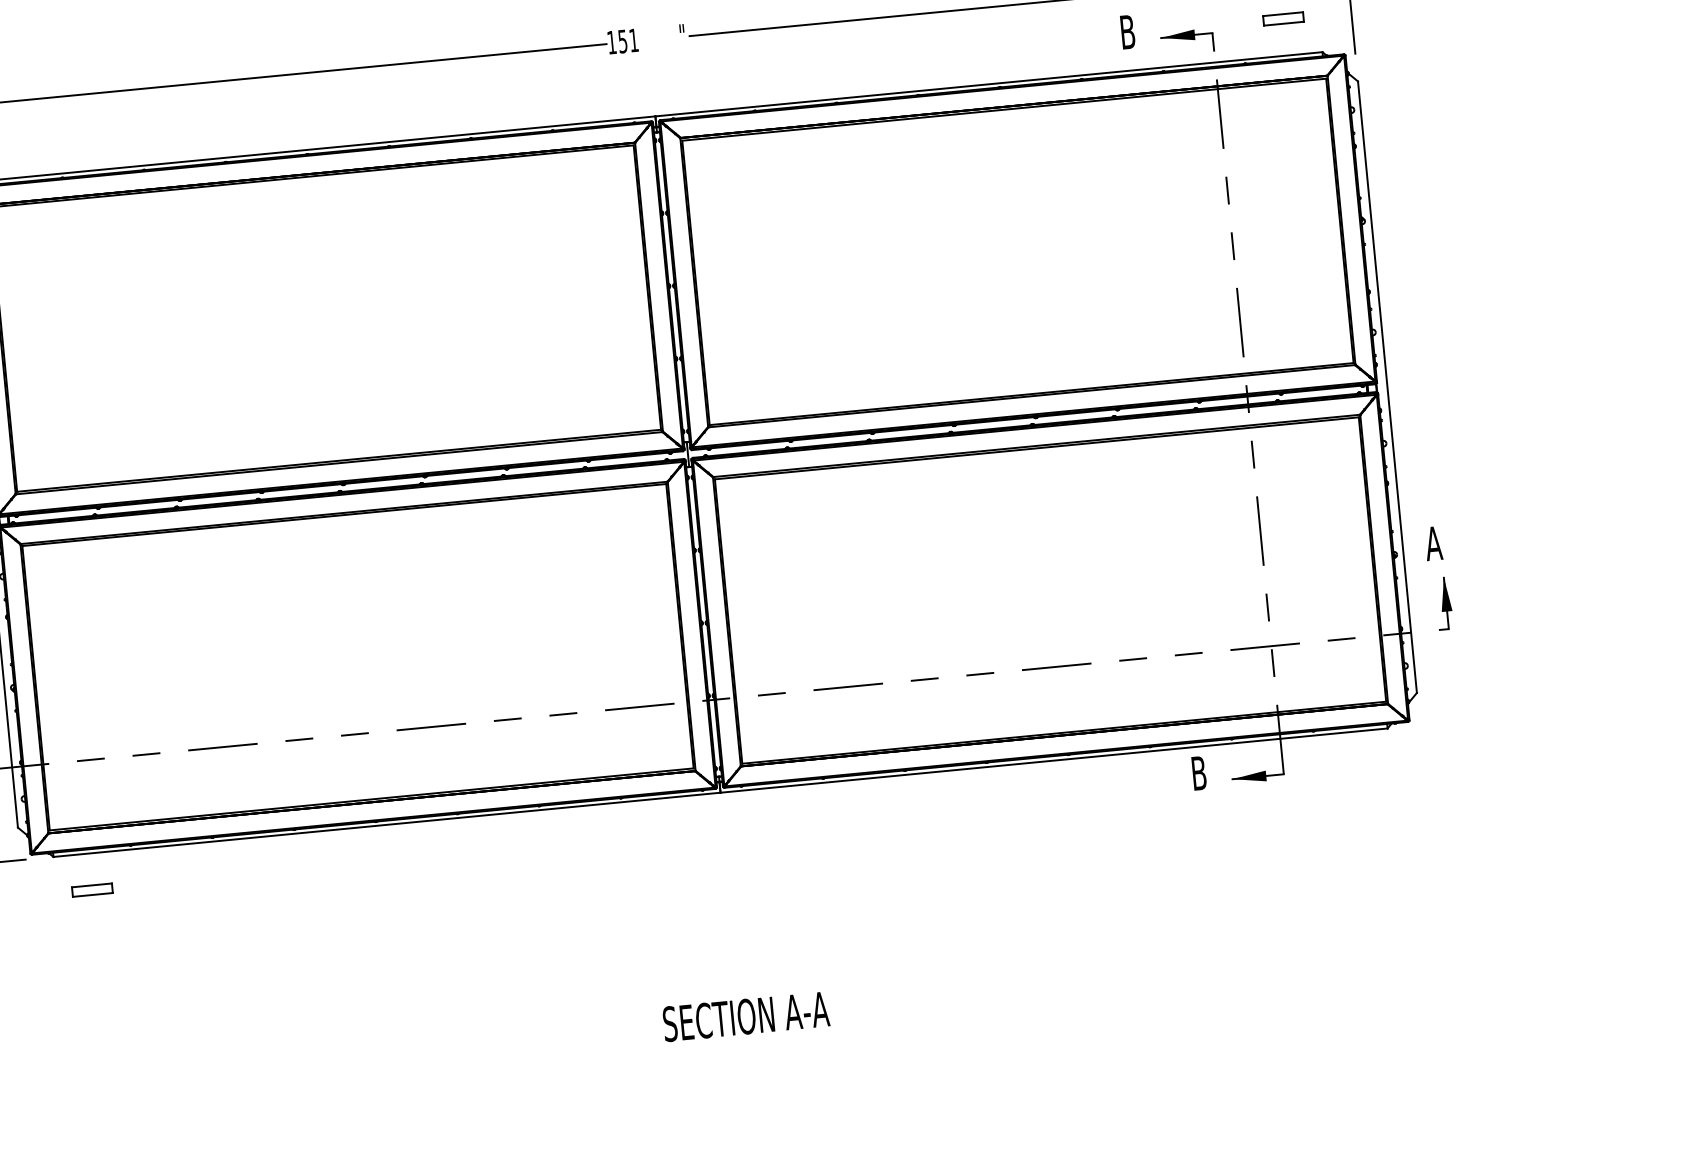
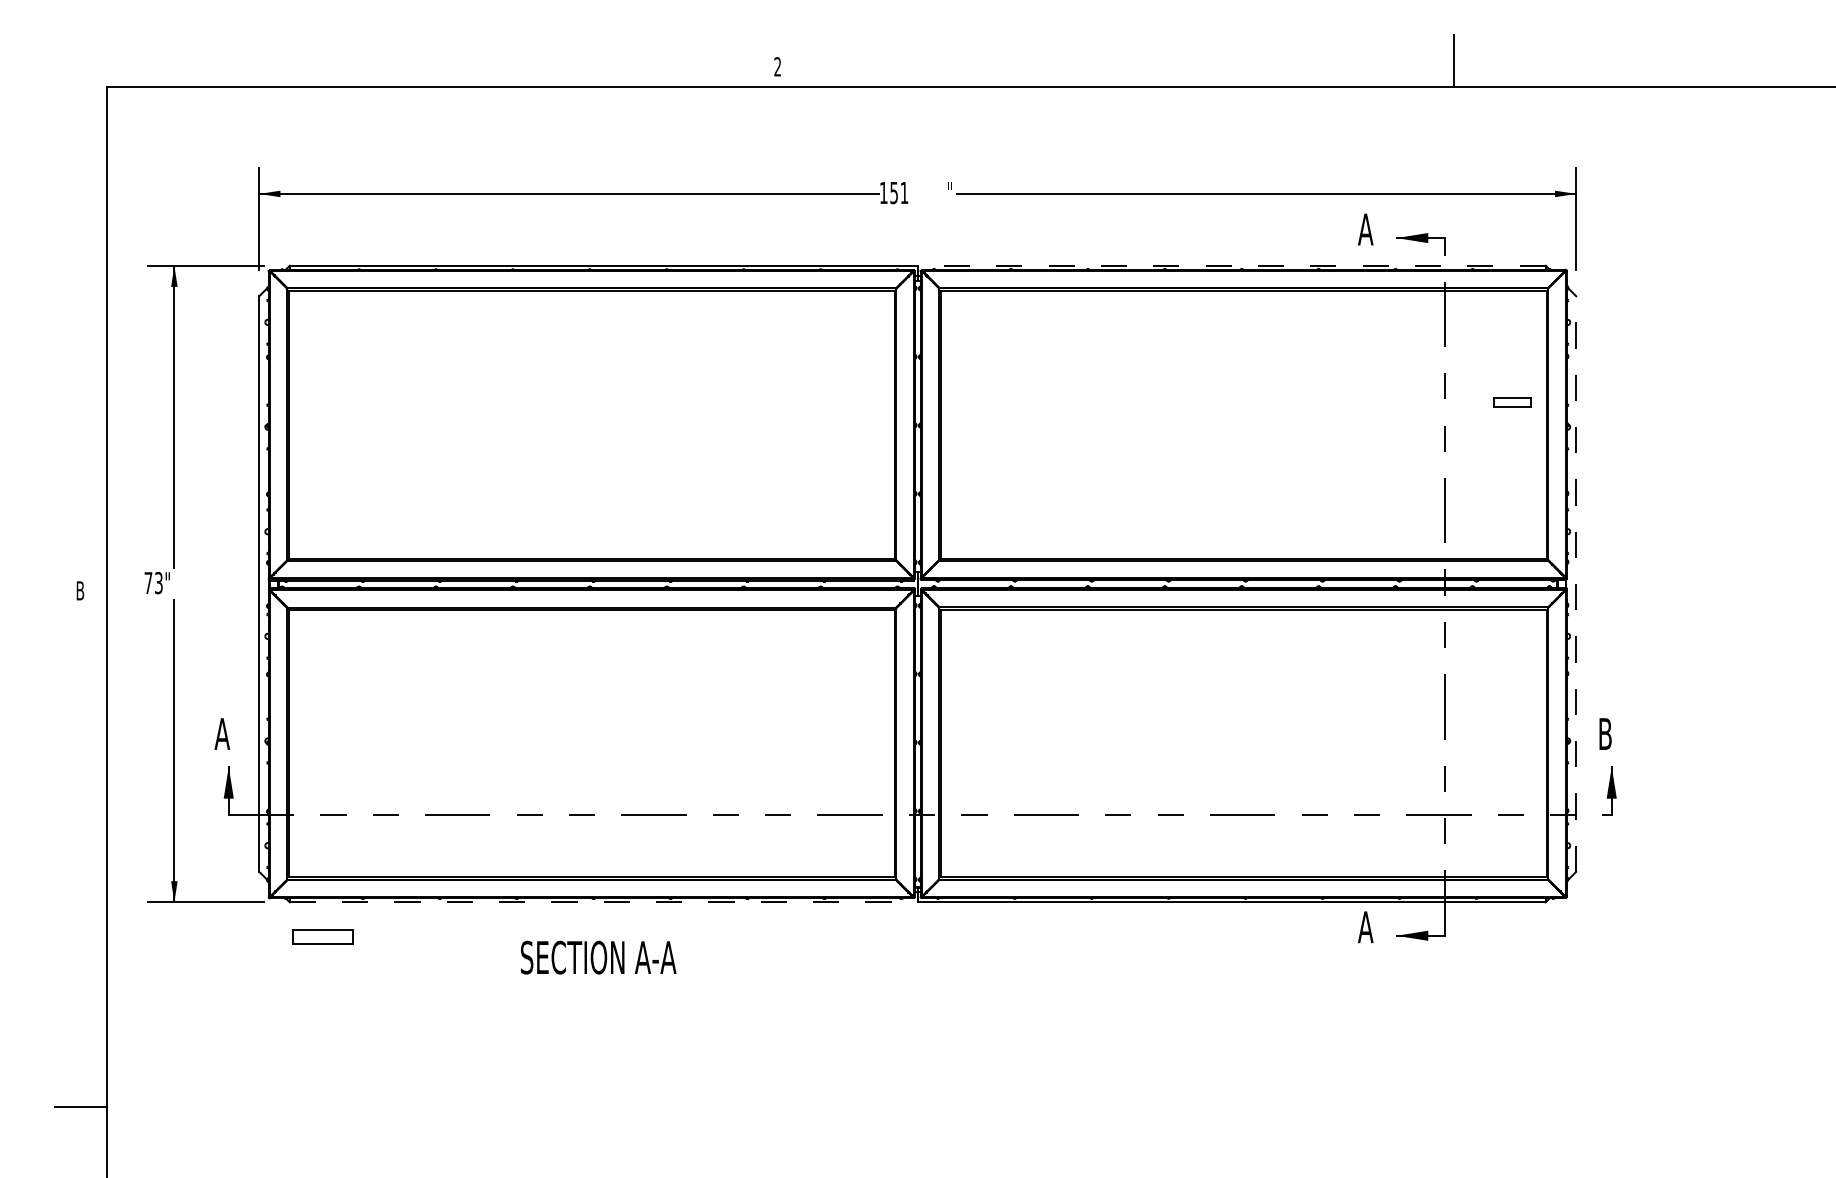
part: (1283, 19) -> (1512, 402), moved
text: (1127, 32) -> (1365, 229), B -> A
line: (988, 84) -> (1231, 265), solid -> dashed
line: (1387, 387) -> (1576, 584), solid -> dashed
text: (1433, 542) -> (1605, 733), A -> B
text: (1198, 773) -> (1365, 927), B -> A
line: (386, 824) -> (603, 902), solid -> dashed
part: (91, 889) -> (322, 936), size x1.6
text: (746, 1016) -> (598, 957), moved

